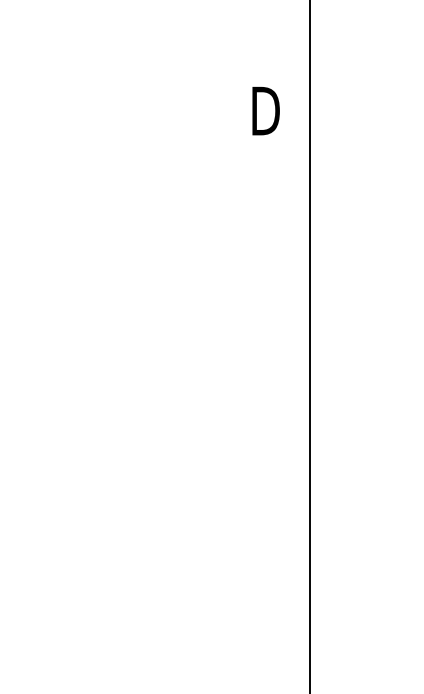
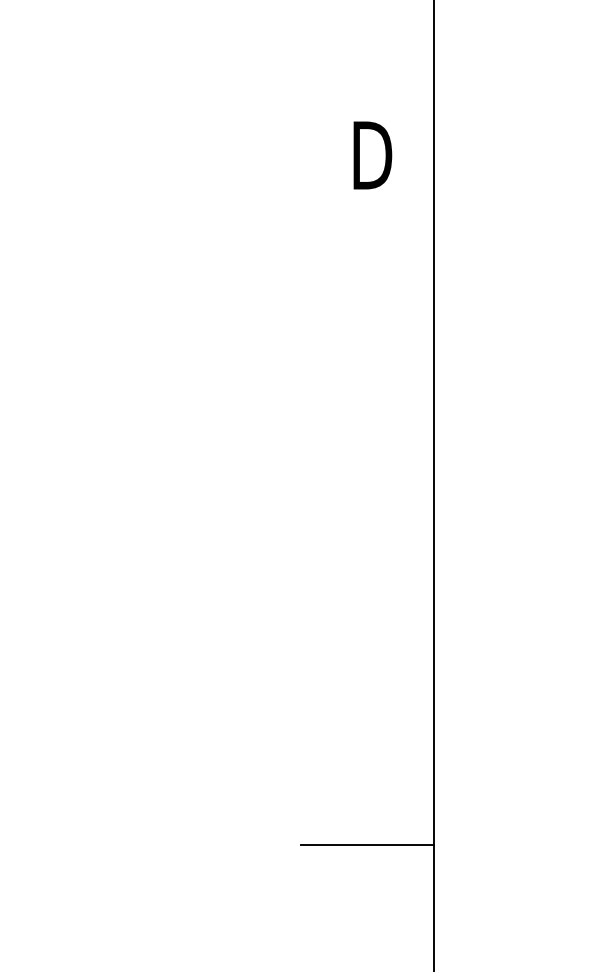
line: (261, 603) -> (366, 845), added

